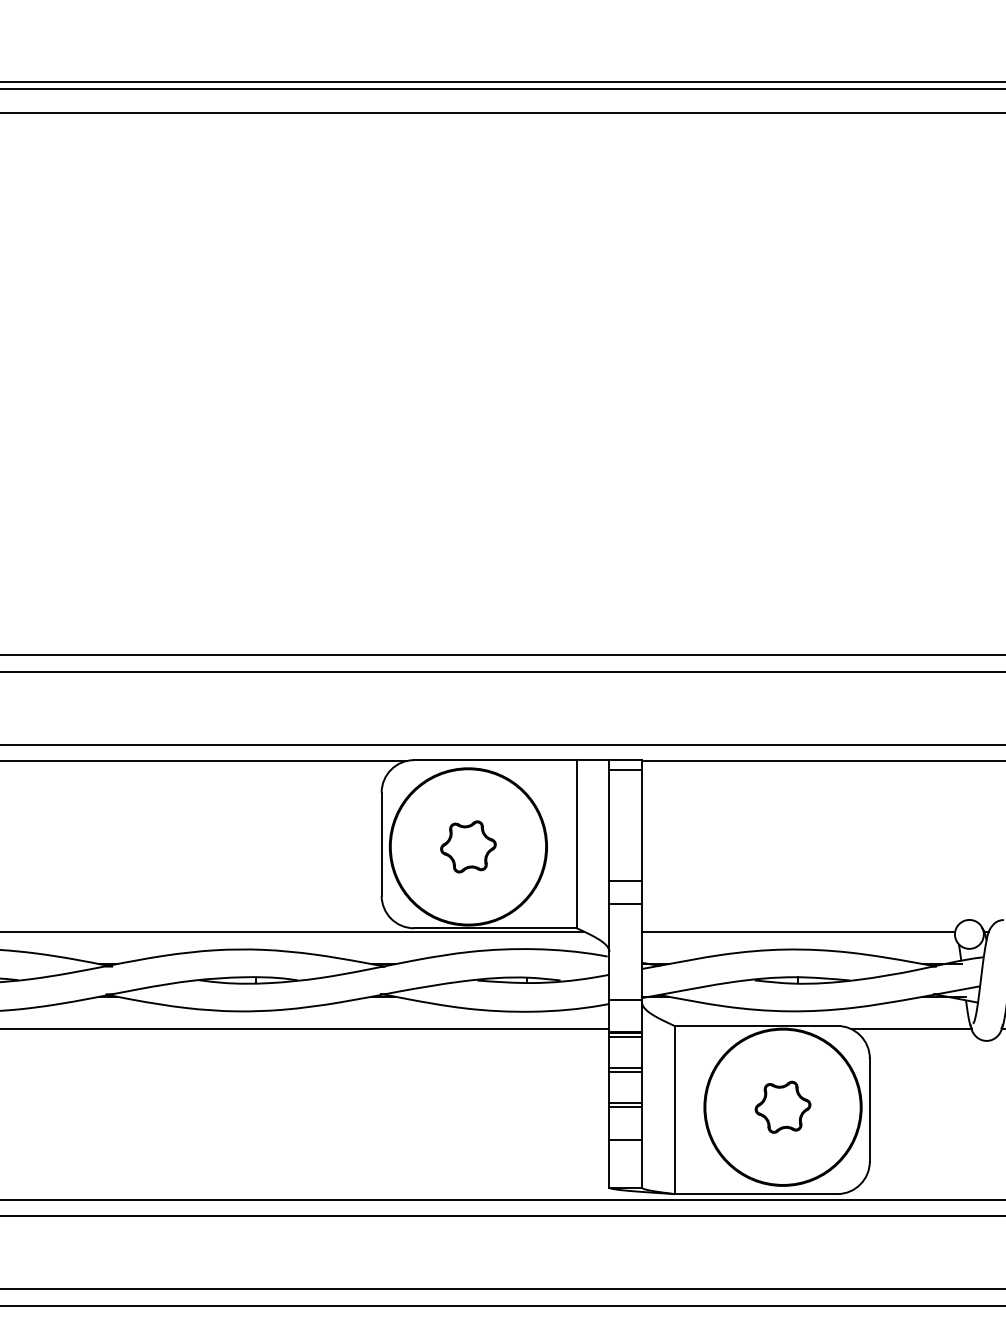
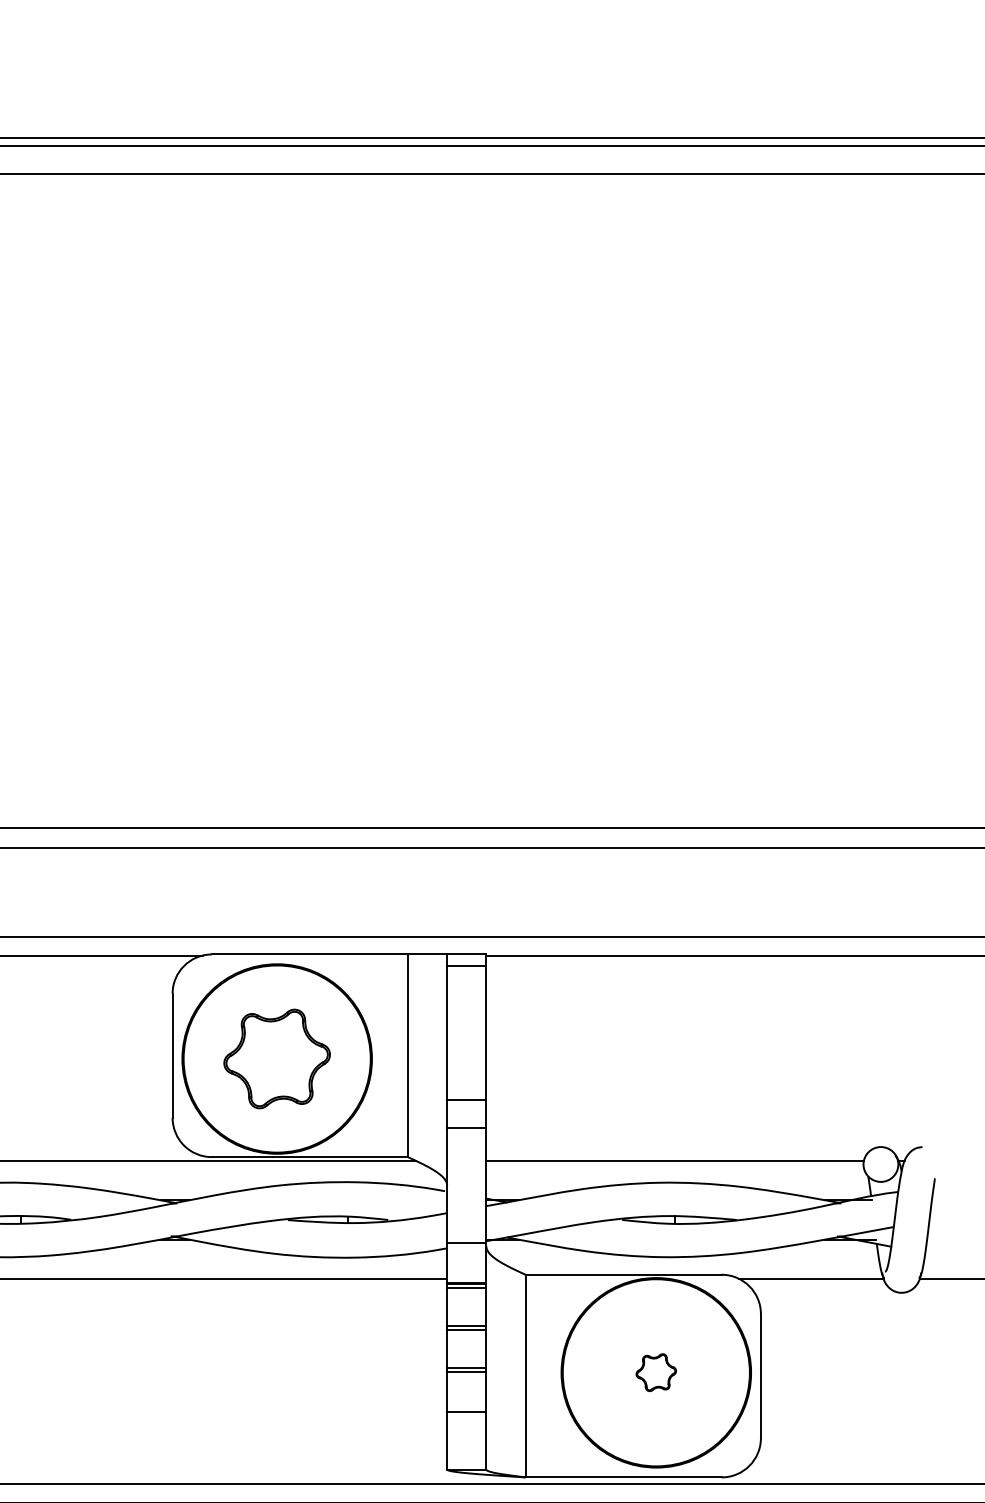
part: (468, 846) -> (277, 1058), size x1.6
part: (782, 1106) -> (655, 1371), size x0.6

